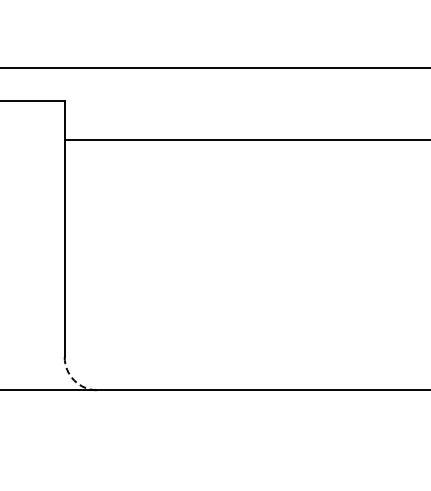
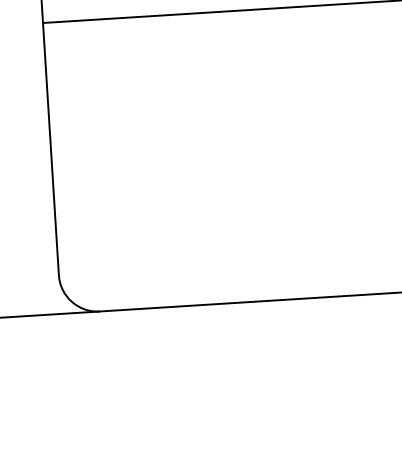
arc: (74, 380) -> (72, 301), dashed -> solid

